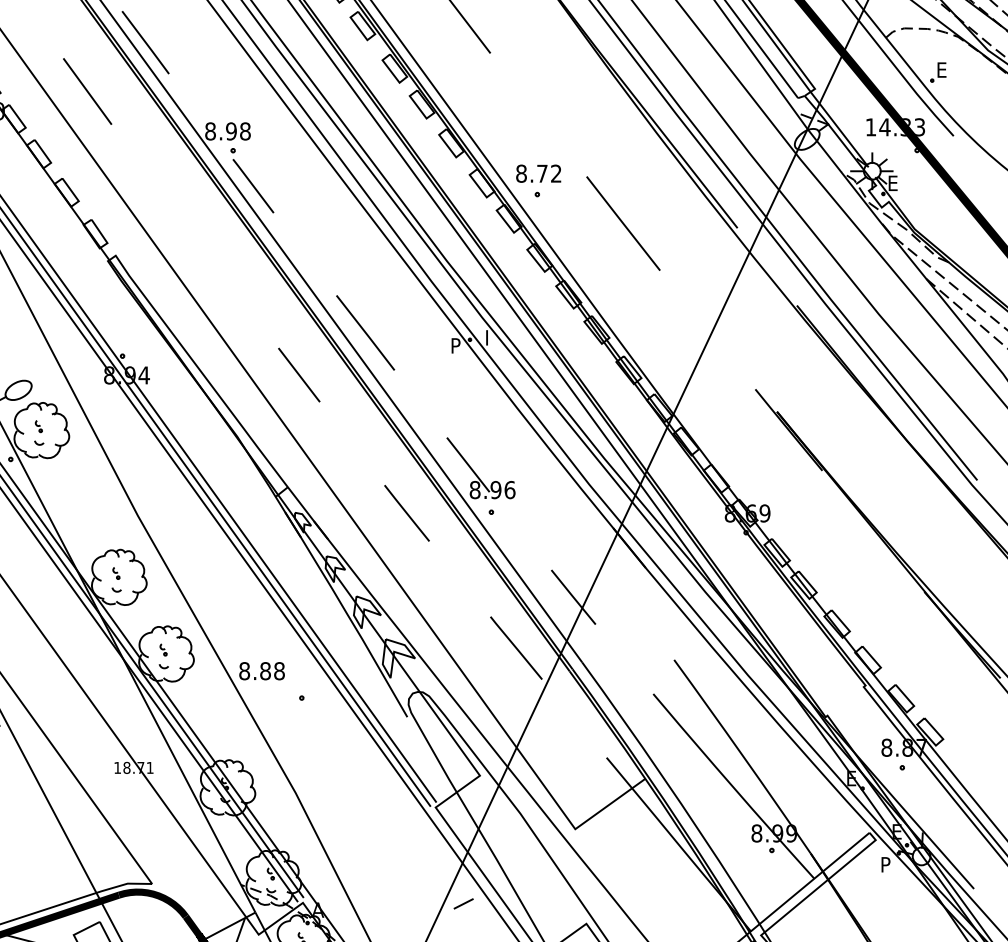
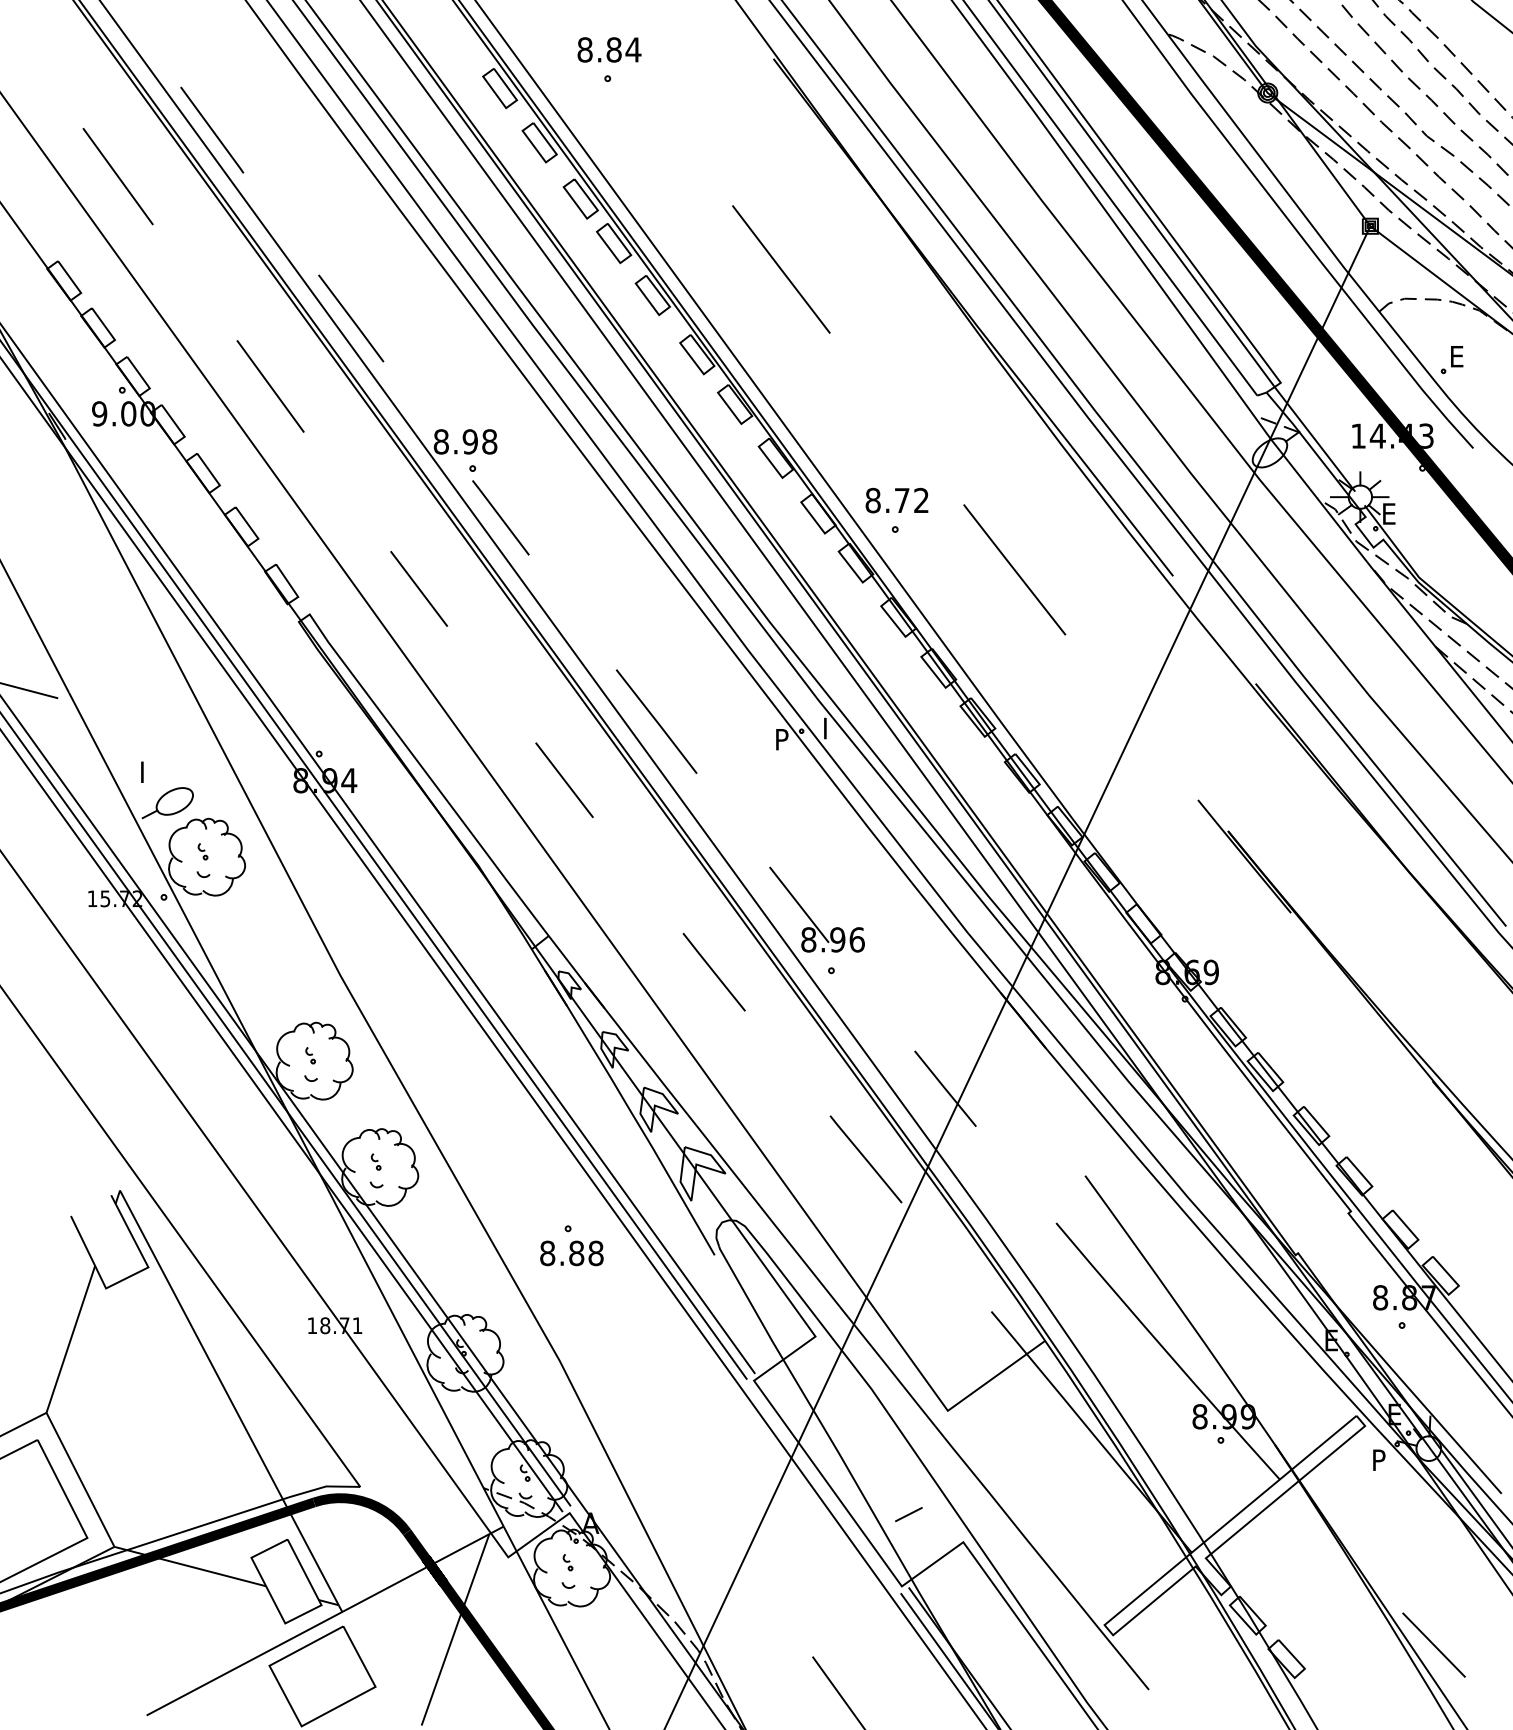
text: (904, 126) -> (1405, 435), 14.33 -> 14.43
line: (194, 237) -> (418, 588), added
text: (261, 671) -> (571, 1253), moved
line: (463, 903) -> (908, 1514), moved

